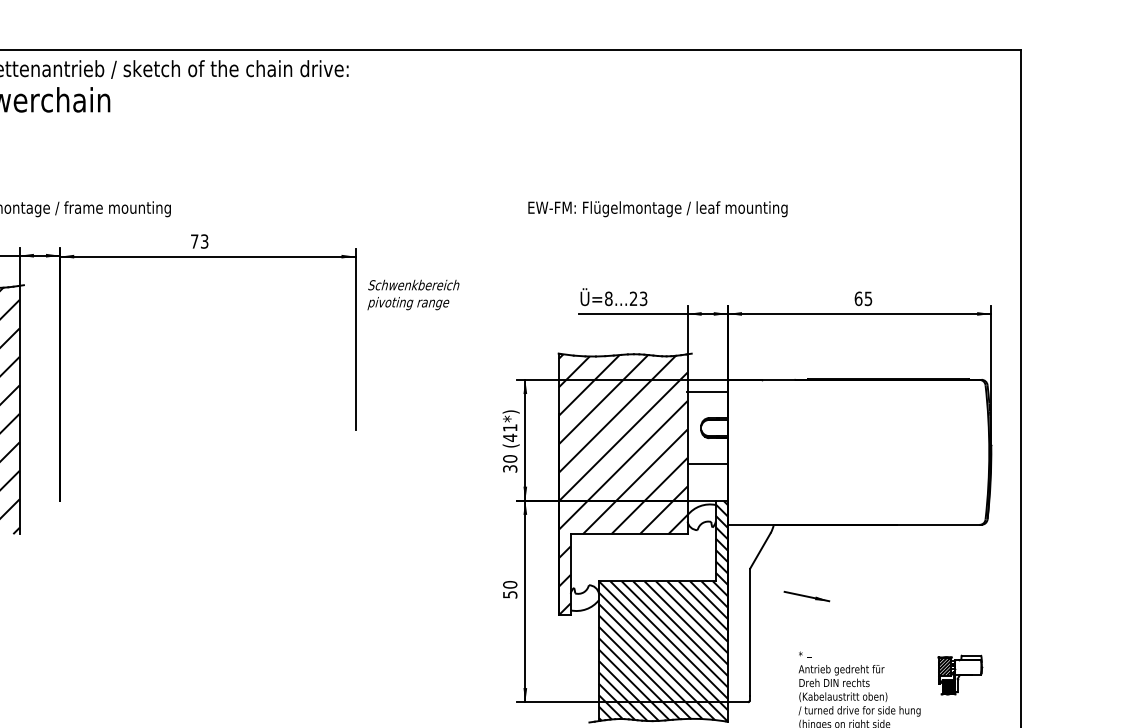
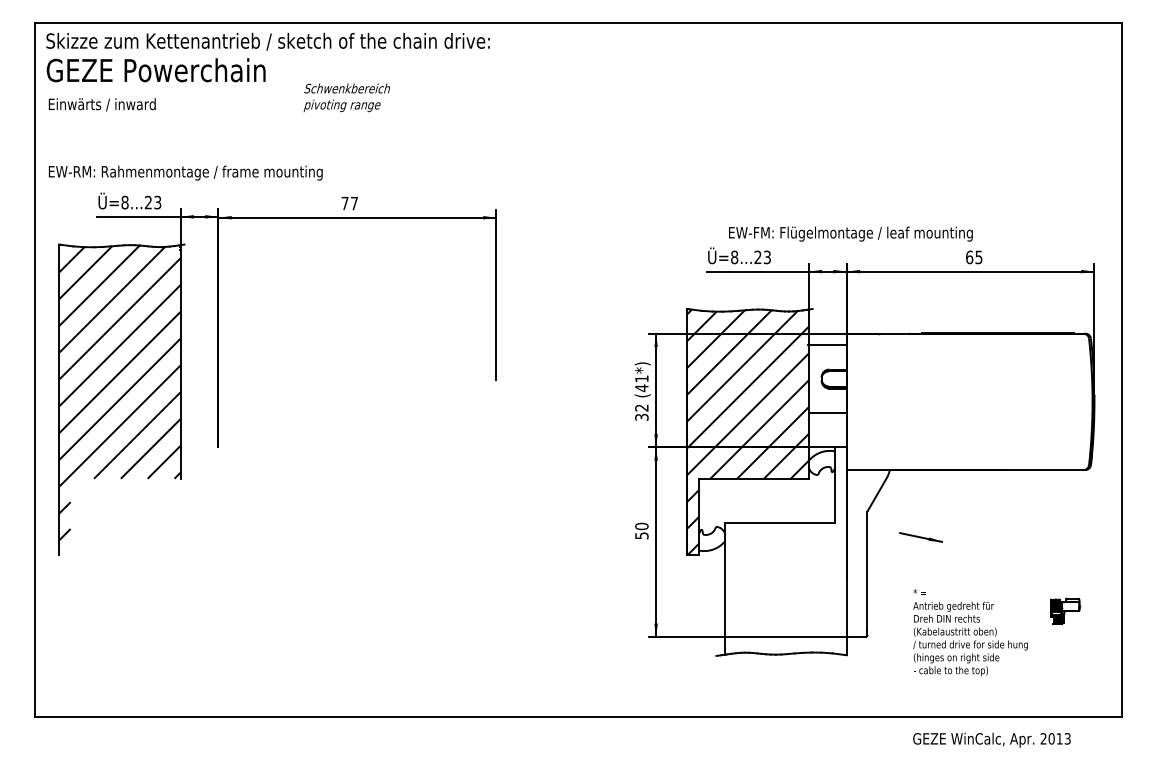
text: (657, 208) -> (850, 233), moved
text: (204, 241) -> (354, 203), 73 -> 77
text: (413, 294) -> (346, 97), moved
text: (509, 458) -> (641, 407), 30 -> 32
hatch: (662, 611) -> (785, 551), removed
part: (960, 675) -> (1065, 611), size x0.7

